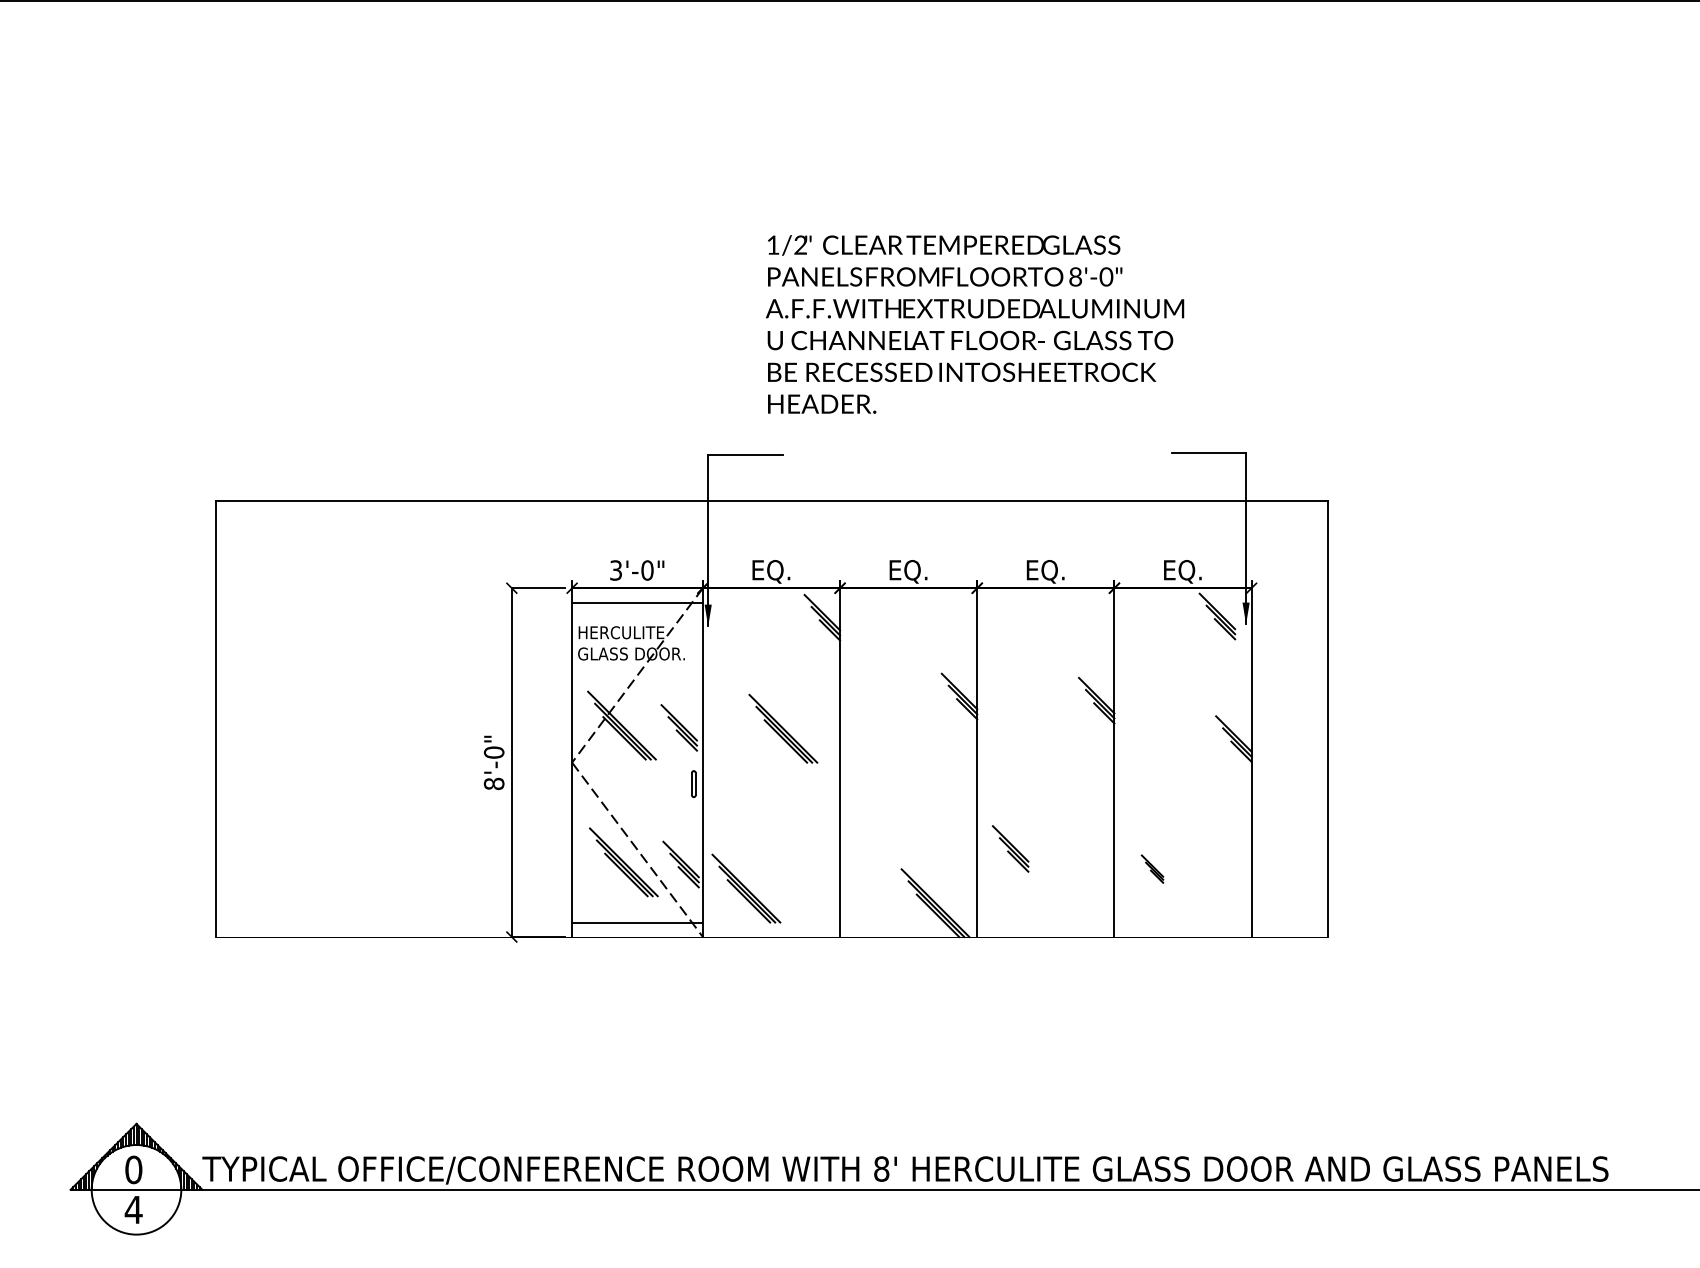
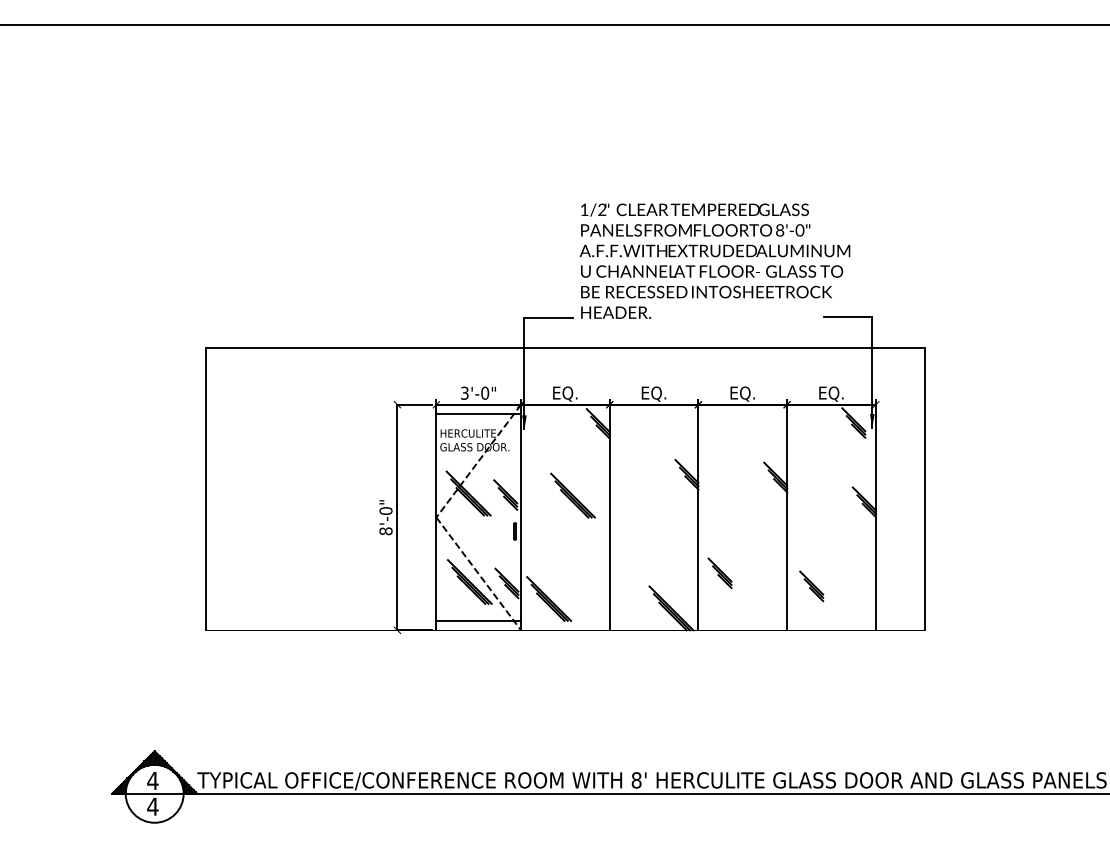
text: (974, 323) -> (714, 260), moved
part: (1152, 869) -> (811, 586), size x1.67
text: (133, 1169) -> (152, 780), 0 -> 4

